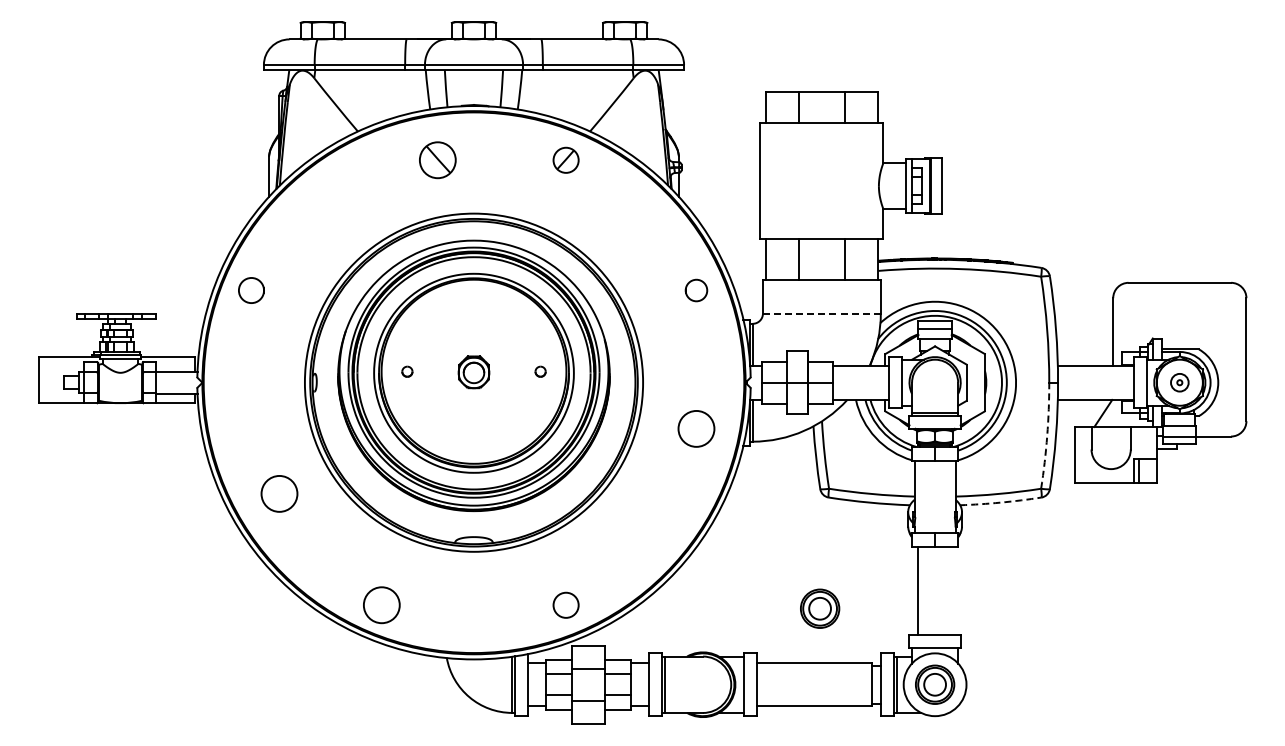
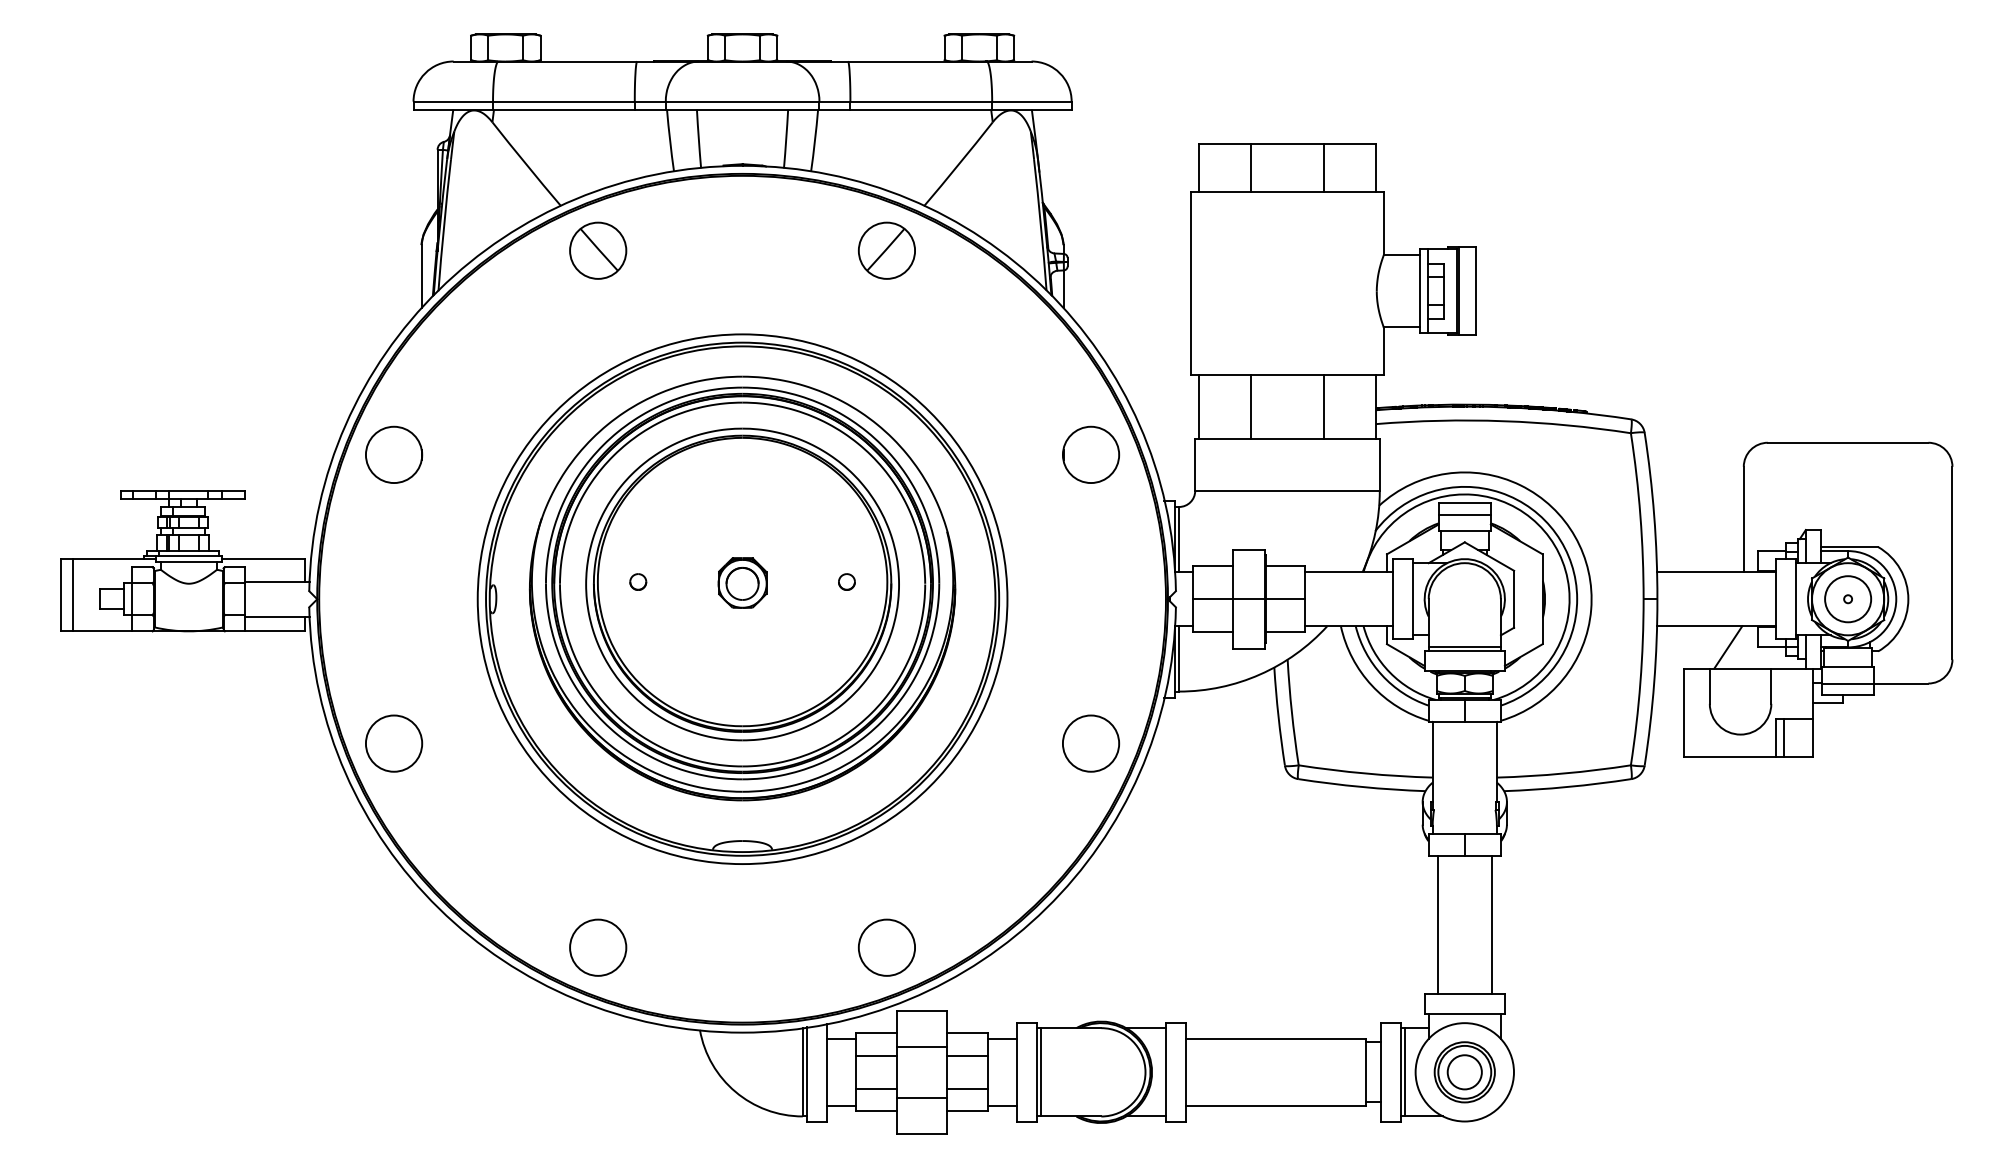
part: (437, 160) -> (597, 251), moved
part: (565, 160) -> (885, 251), size x1.43
part: (251, 290) -> (394, 454), size x1.43
part: (696, 290) -> (1091, 454), size x1.67
line: (821, 313) -> (1286, 490), dashed -> solid
line: (46, 380) -> (72, 595), added
circle: (1179, 382) -> (1847, 598), size x1.67
circle: (696, 428) -> (1091, 742), moved
arc: (1047, 435) -> (1640, 681), dashed -> solid
circle: (279, 493) -> (394, 742), moved
arc: (1000, 502) -> (1567, 786), dashed -> solid
line: (952, 590) -> (1492, 924), added
circle: (565, 605) -> (885, 948), size x1.43
part: (820, 608) -> (1285, 952), removed

